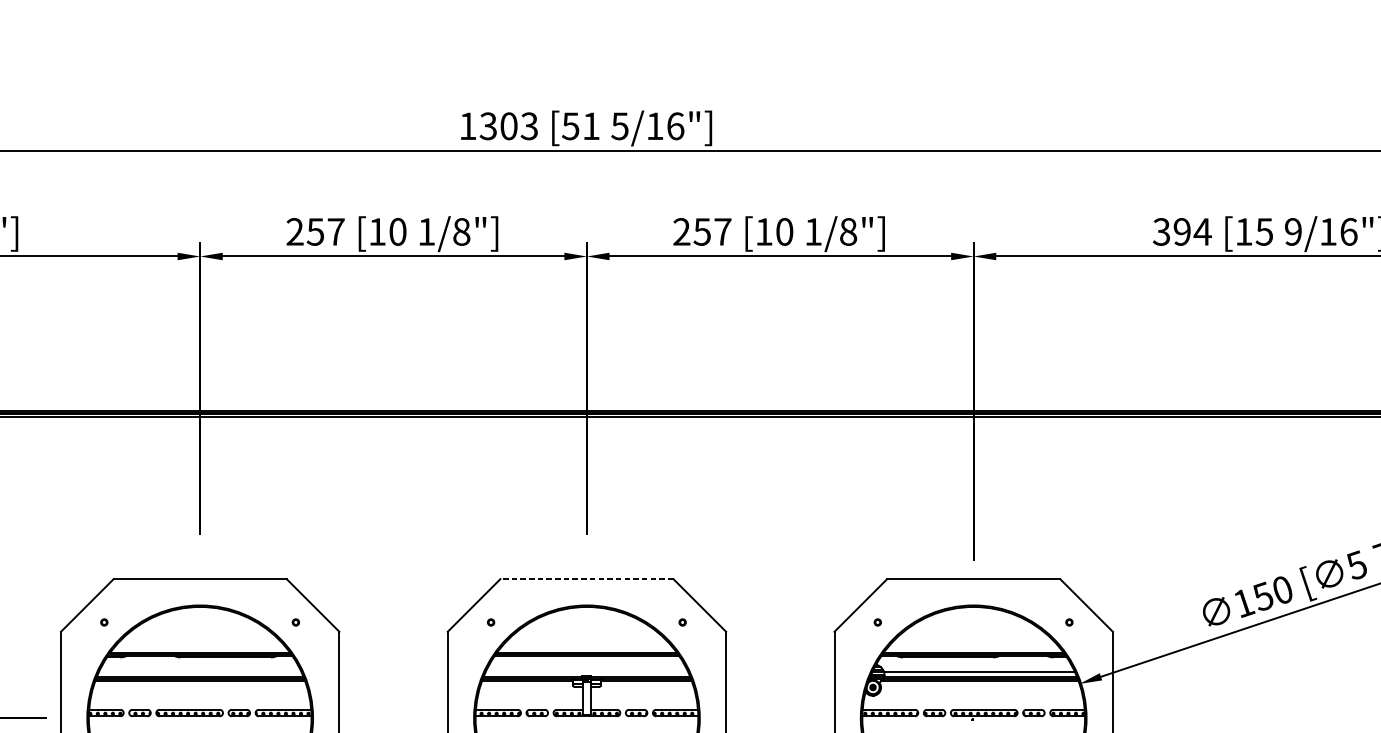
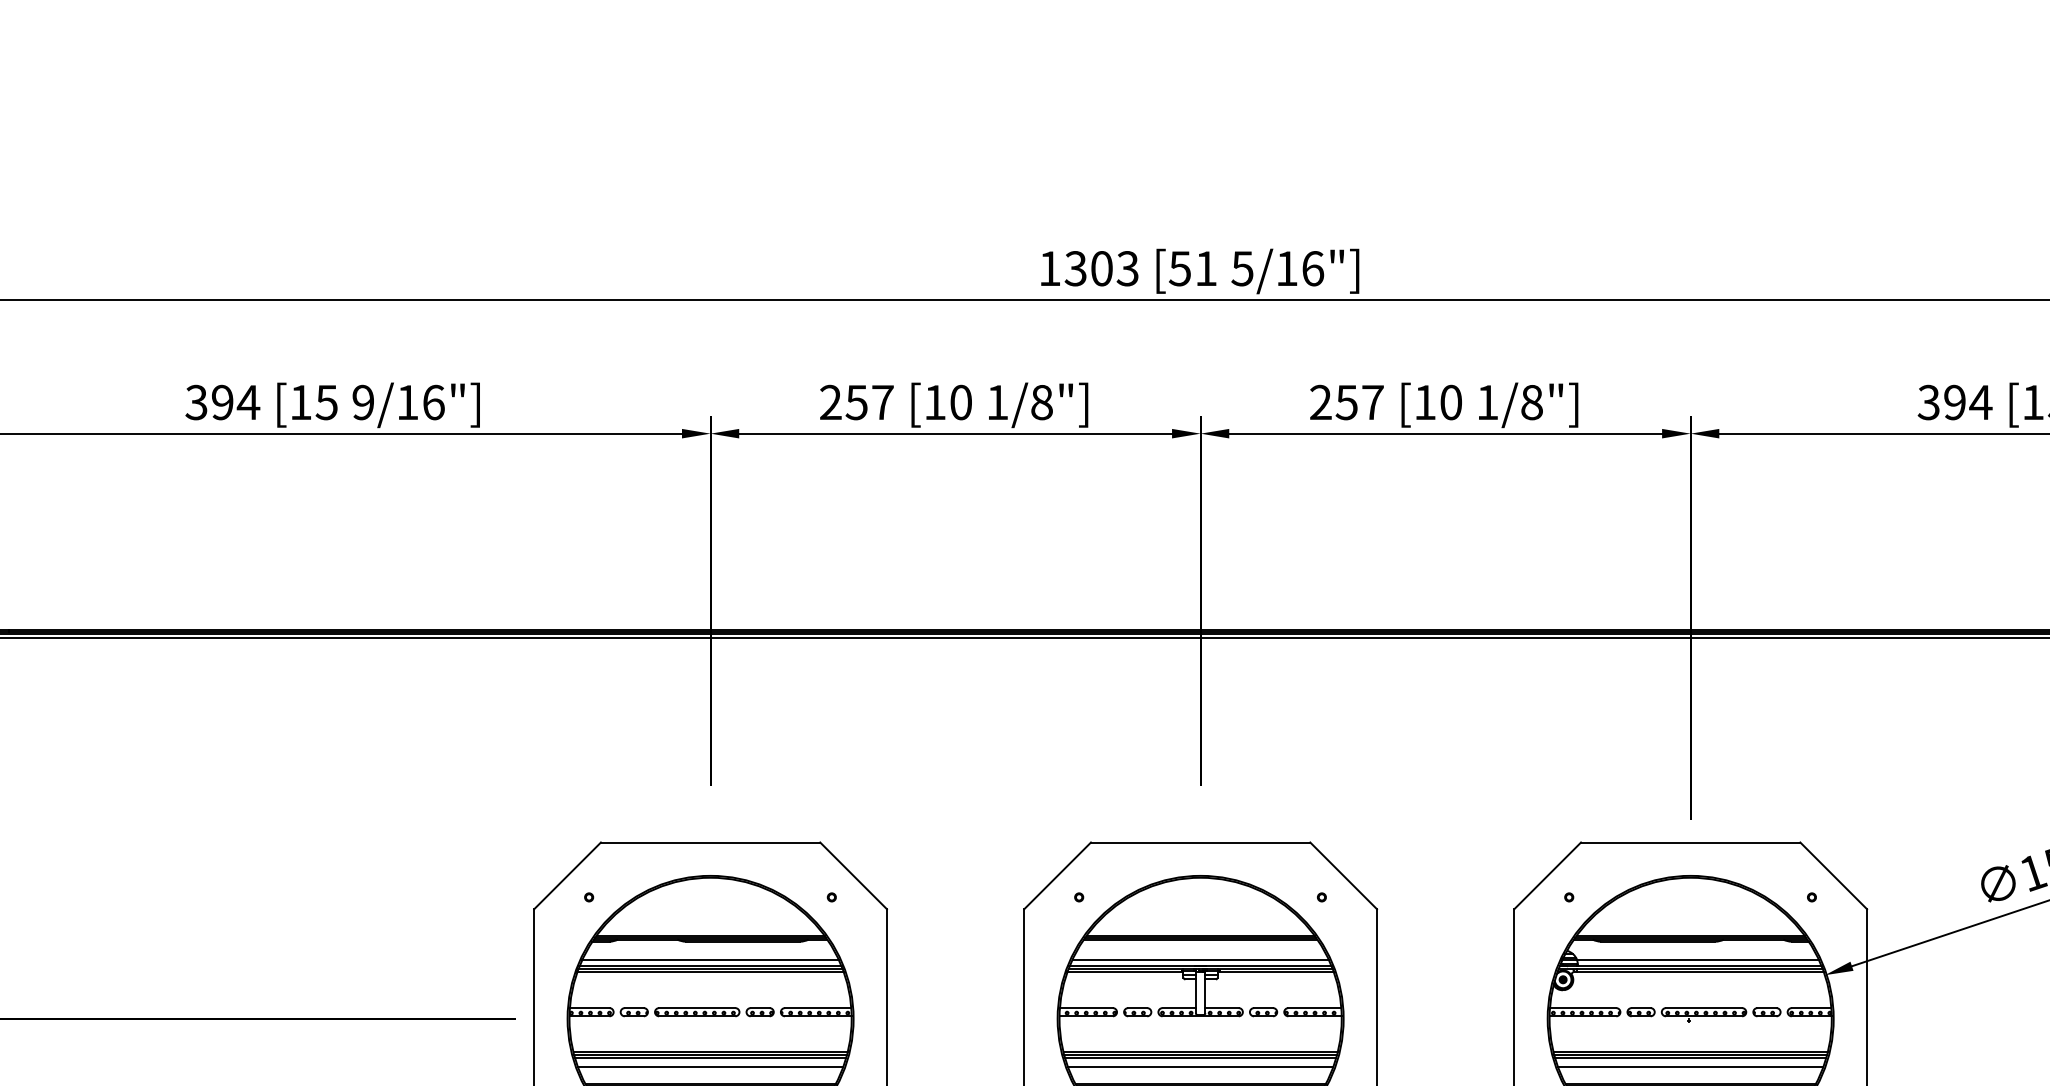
line: (586, 579) -> (1200, 842), dashed -> solid
line: (200, 671) -> (710, 959), added
line: (586, 671) -> (1200, 959), added

